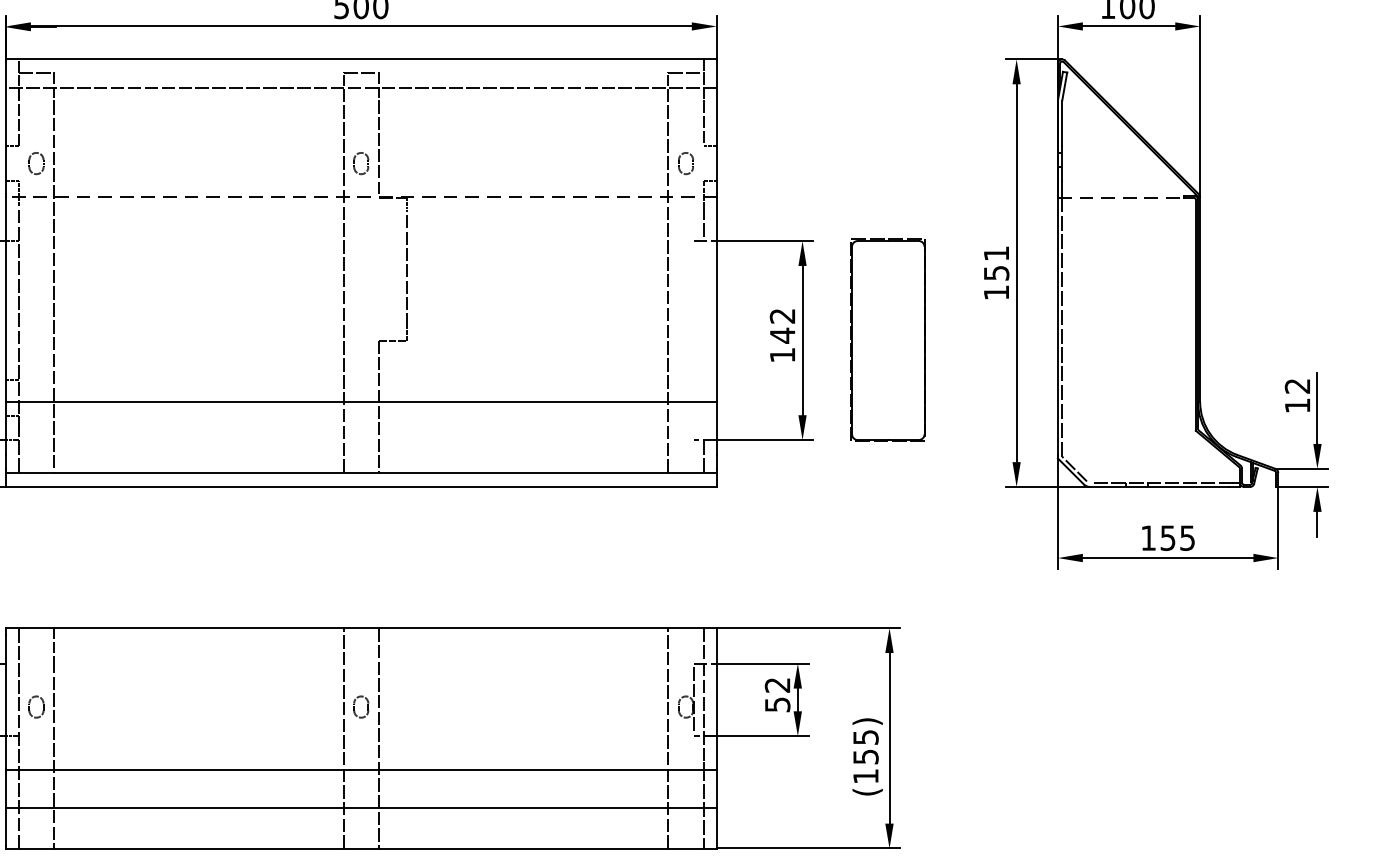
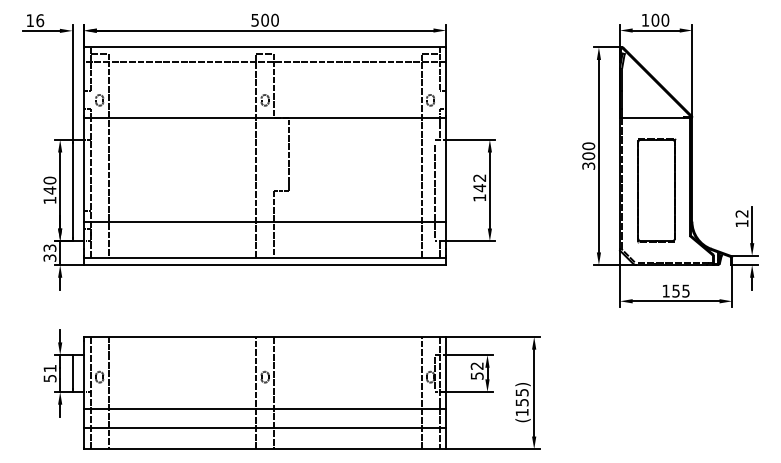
line: (360, 197) -> (264, 117), dashed -> solid
line: (1121, 197) -> (652, 117), dashed -> solid
text: (996, 271) -> (588, 155), 151 -> 300
line: (693, 340) -> (434, 190), added
part: (888, 340) -> (656, 190), moved

